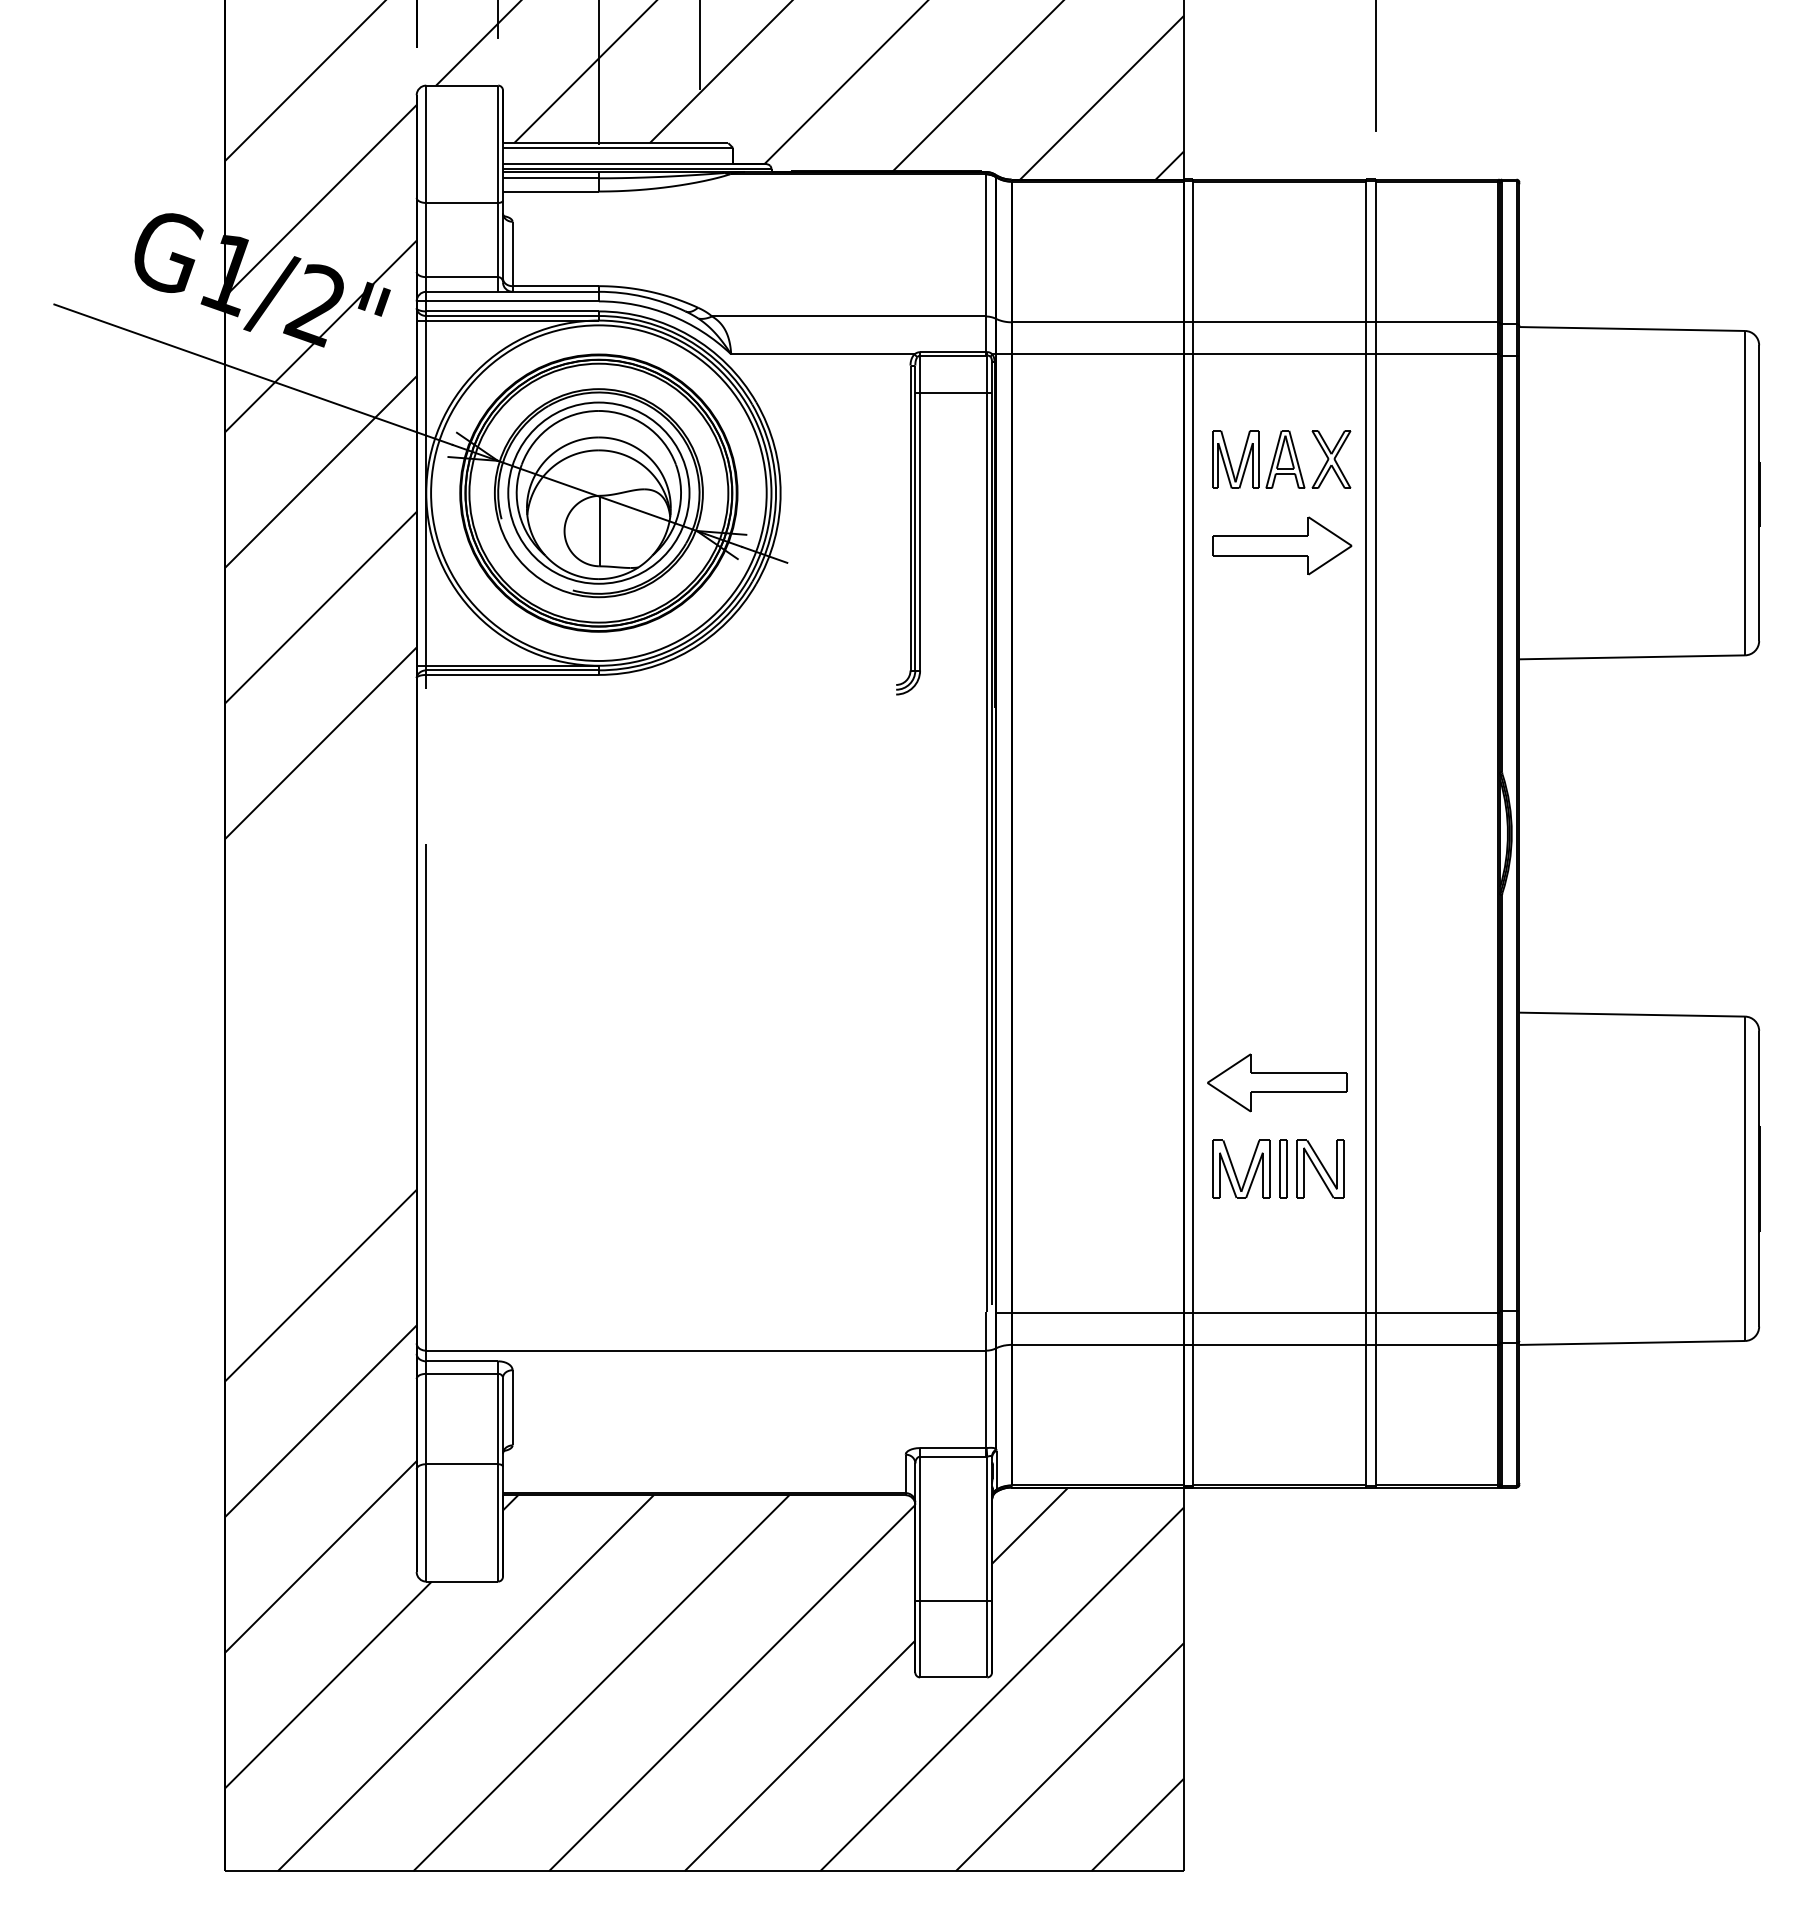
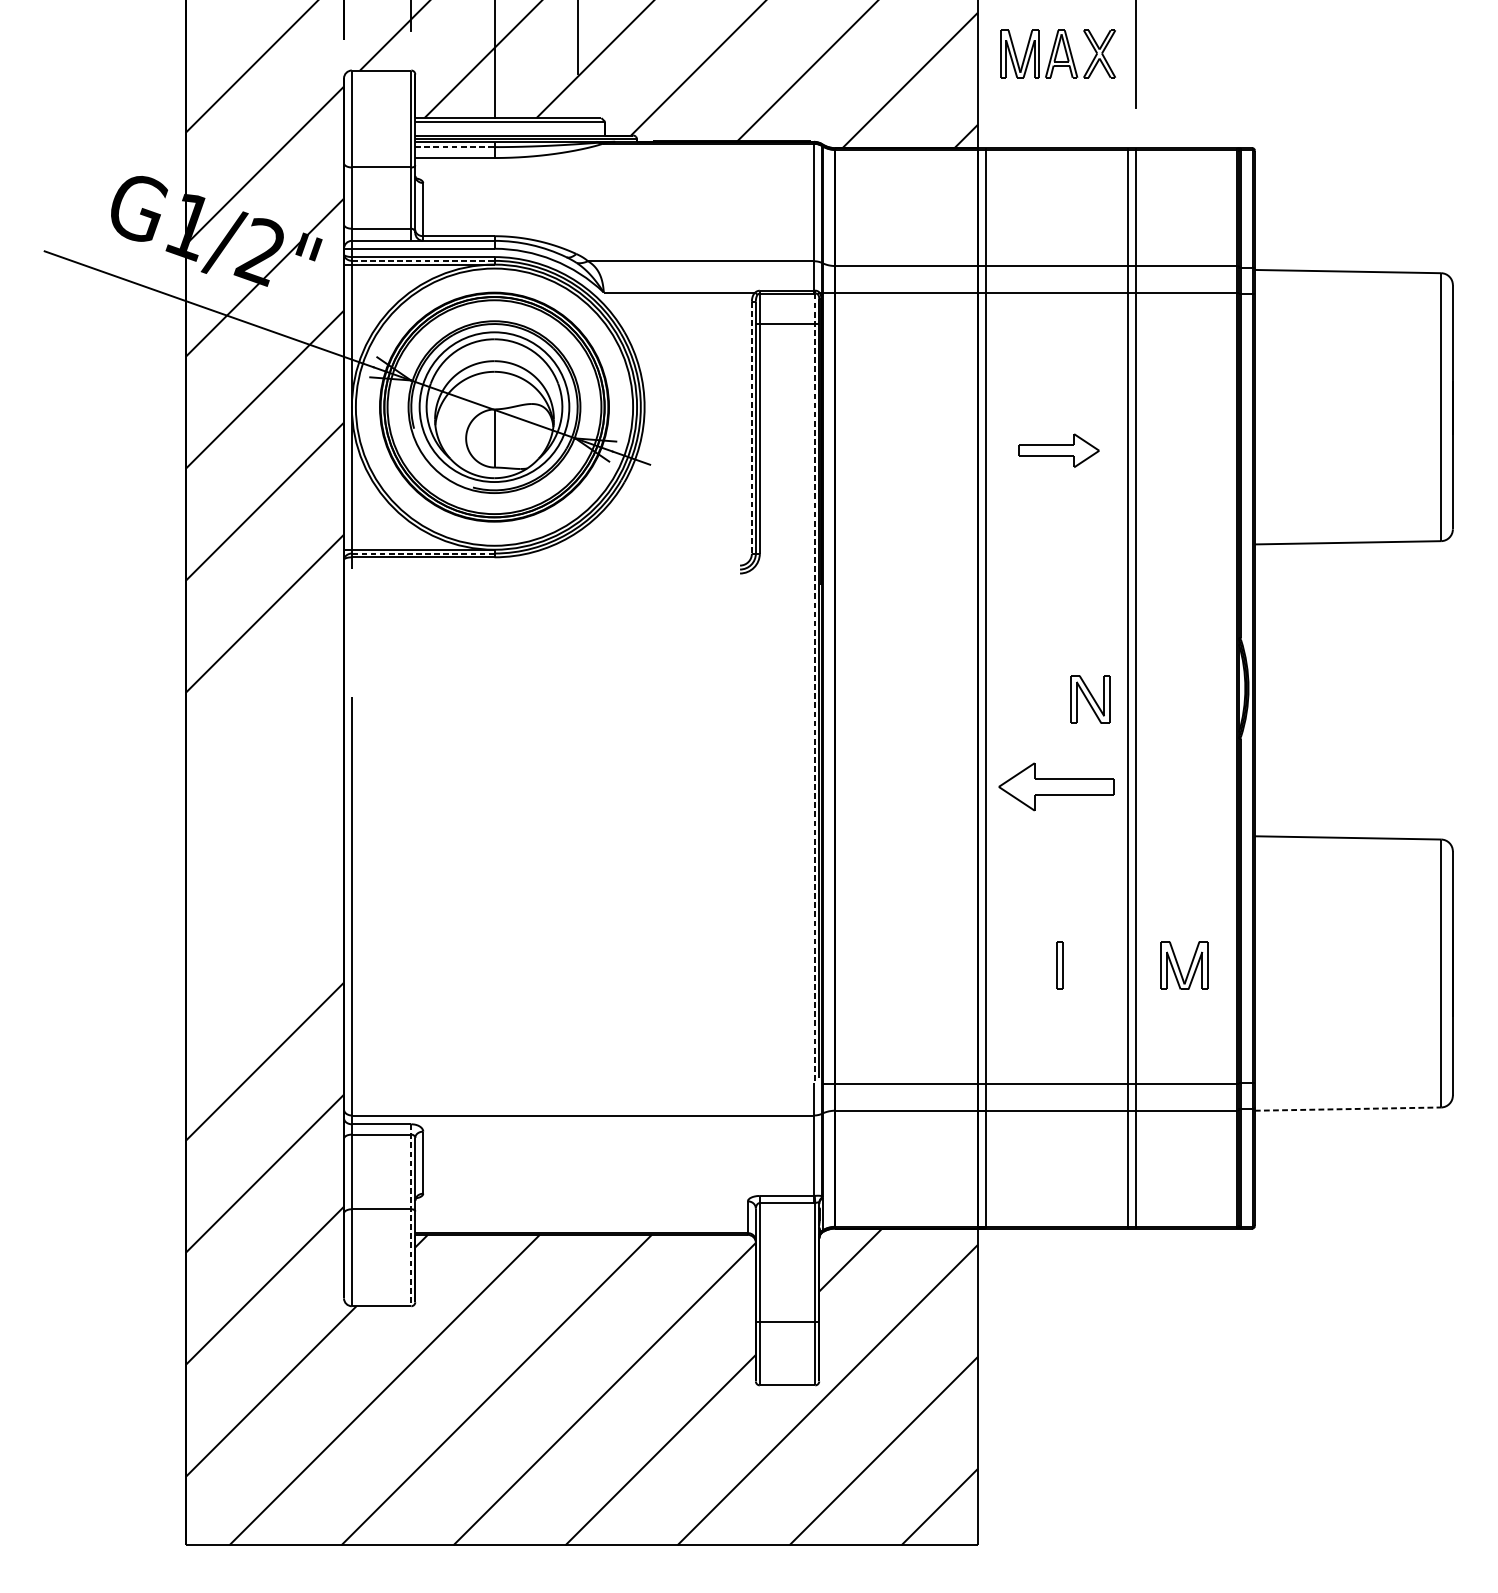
line: (550, 178) -> (454, 147), solid -> dashed
line: (513, 316) -> (423, 261), solid -> dashed
part: (1281, 459) -> (1058, 53), moved
line: (910, 518) -> (751, 428), solid -> dashed
part: (1282, 545) -> (1059, 450), size x0.7
line: (512, 670) -> (423, 553), solid -> dashed
line: (987, 833) -> (815, 688), solid -> dashed
part: (1277, 1082) -> (1056, 786), moved
part: (1320, 1168) -> (1090, 699), moved
part: (1247, 1170) -> (1189, 966), moved
line: (1632, 1342) -> (1348, 1108), solid -> dashed
line: (498, 1471) -> (411, 1215), solid -> dashed

